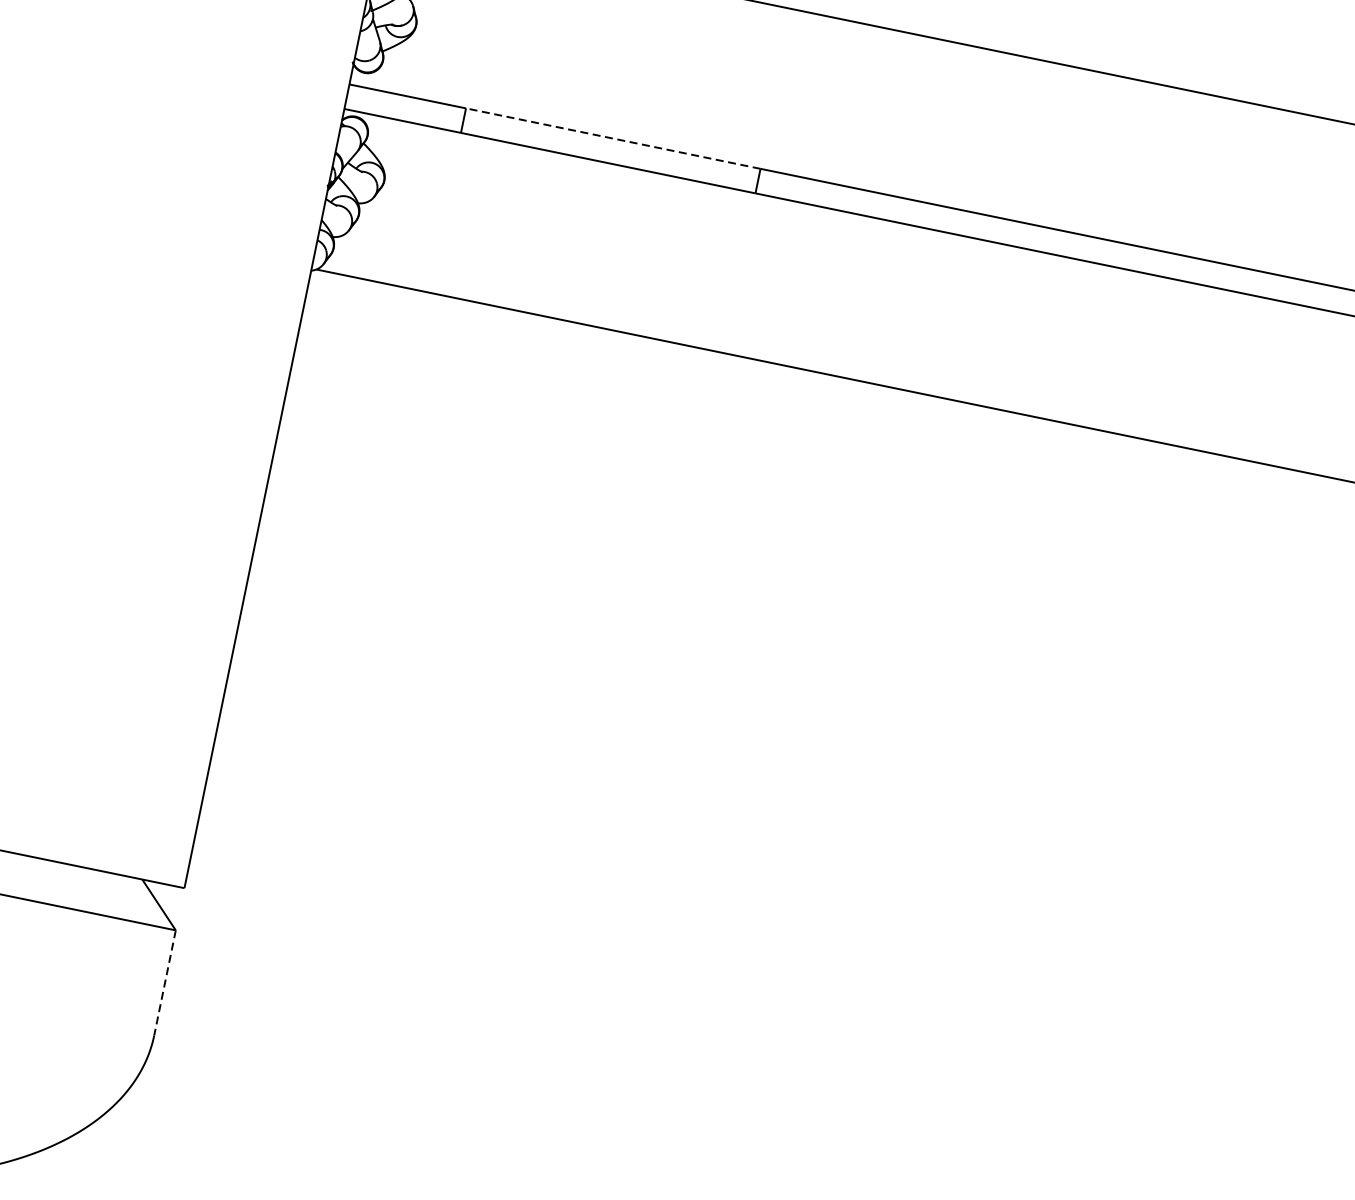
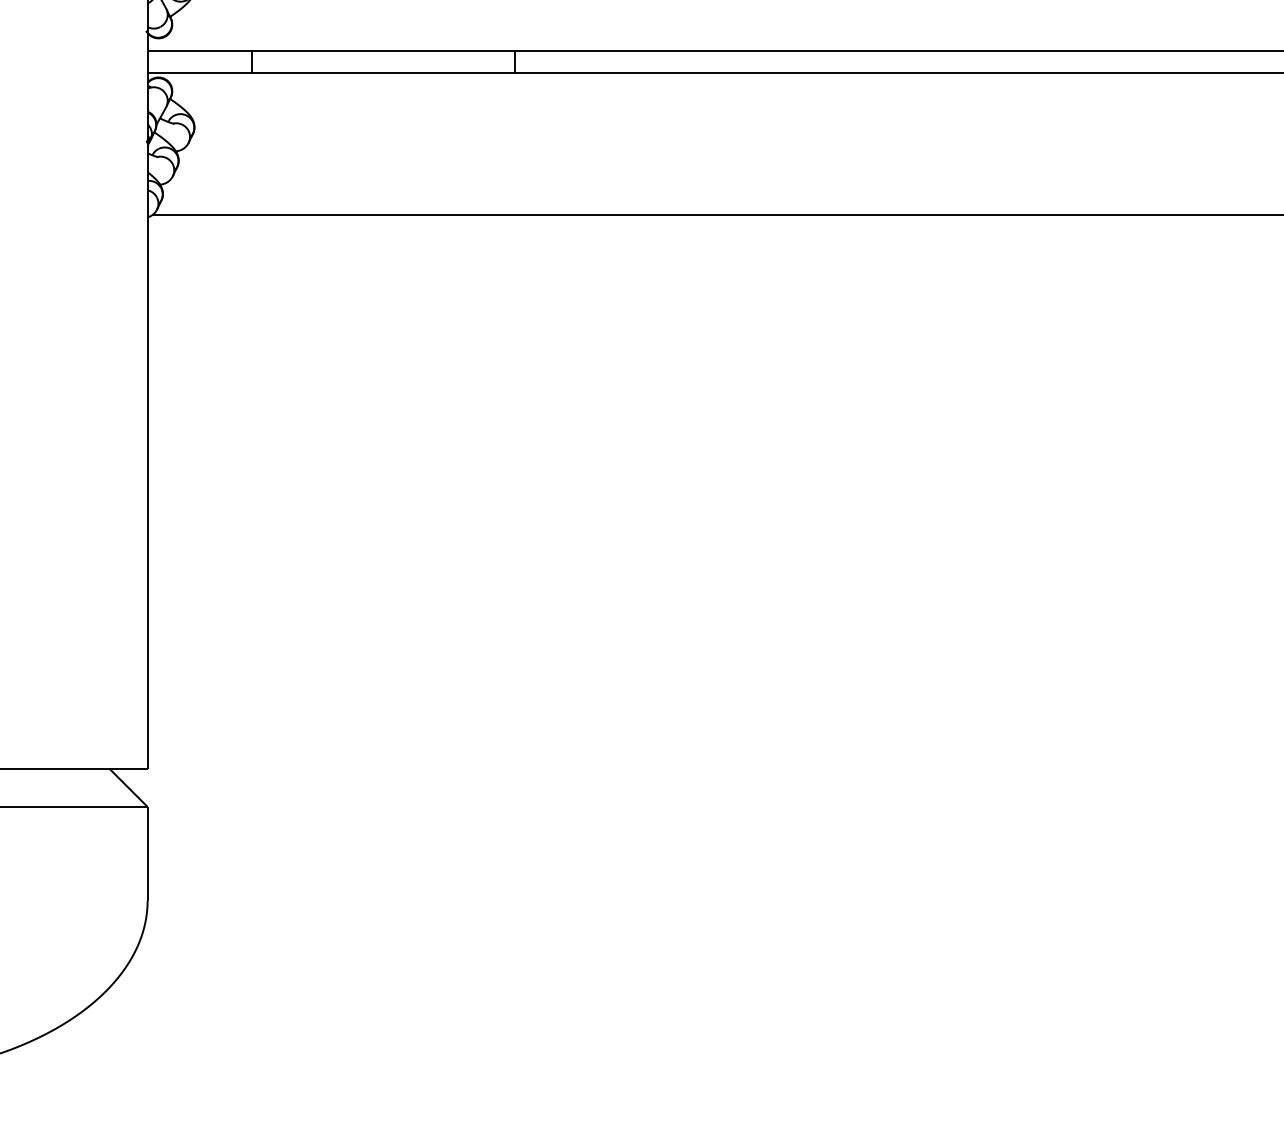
line: (613, 138) -> (383, 50), dashed -> solid
line: (164, 982) -> (147, 853), dashed -> solid

